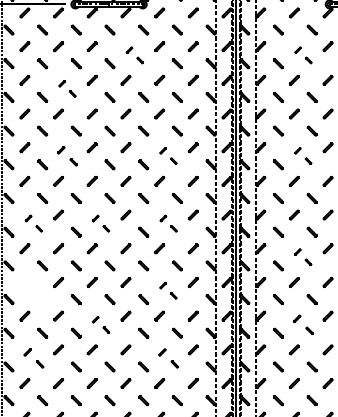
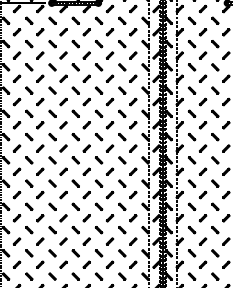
part: (134, 55) -> (92, 38), size x1.67
part: (303, 55) -> (209, 38), size x1.67
part: (67, 88) -> (46, 61), size x1.67
part: (67, 155) -> (46, 107), size x1.43
part: (167, 155) -> (115, 107), size x1.67
part: (302, 155) -> (208, 107), size x1.67
part: (34, 223) -> (23, 154), size x1.67
part: (100, 223) -> (69, 154), size x1.67
part: (169, 223) -> (116, 154), size x1.67
part: (302, 257) -> (208, 177), size x1.67
part: (32, 290) -> (22, 200), added
part: (167, 290) -> (115, 200), size x1.67
part: (100, 325) -> (69, 224), size x1.67
part: (303, 325) -> (209, 224), size x1.43
part: (34, 358) -> (23, 247), size x1.43
part: (169, 358) -> (116, 247), size x1.43

